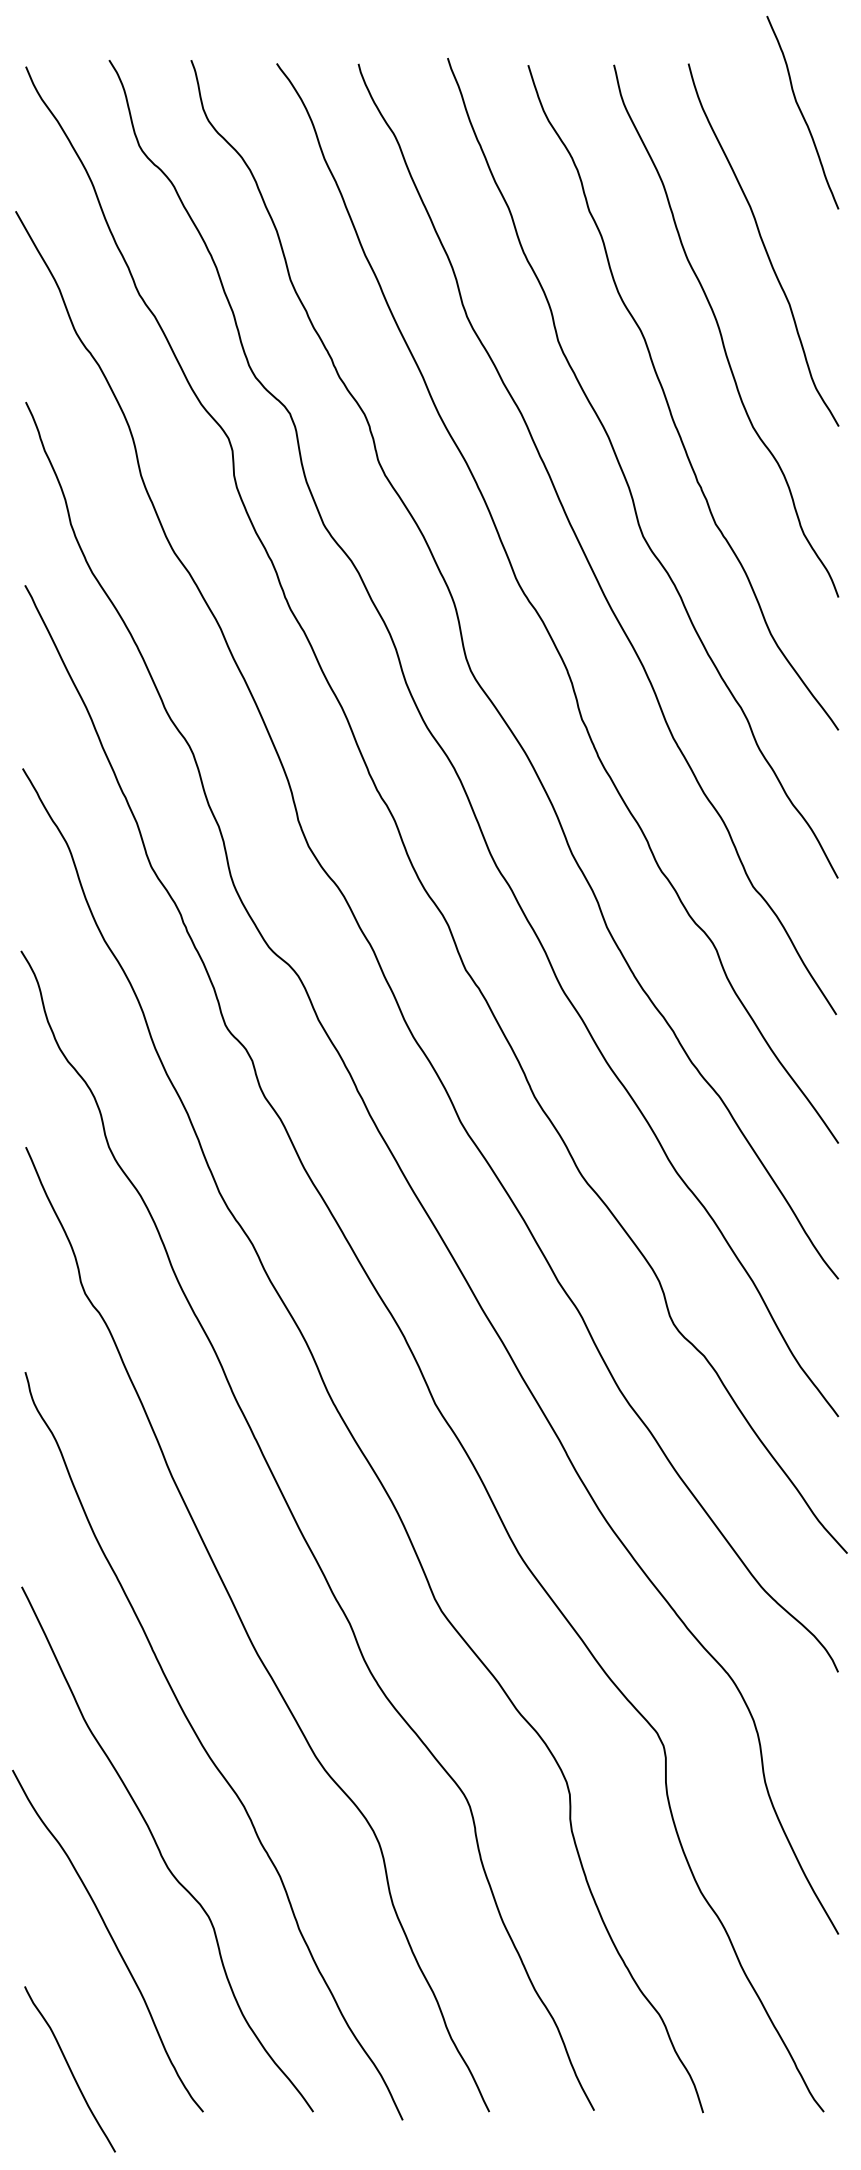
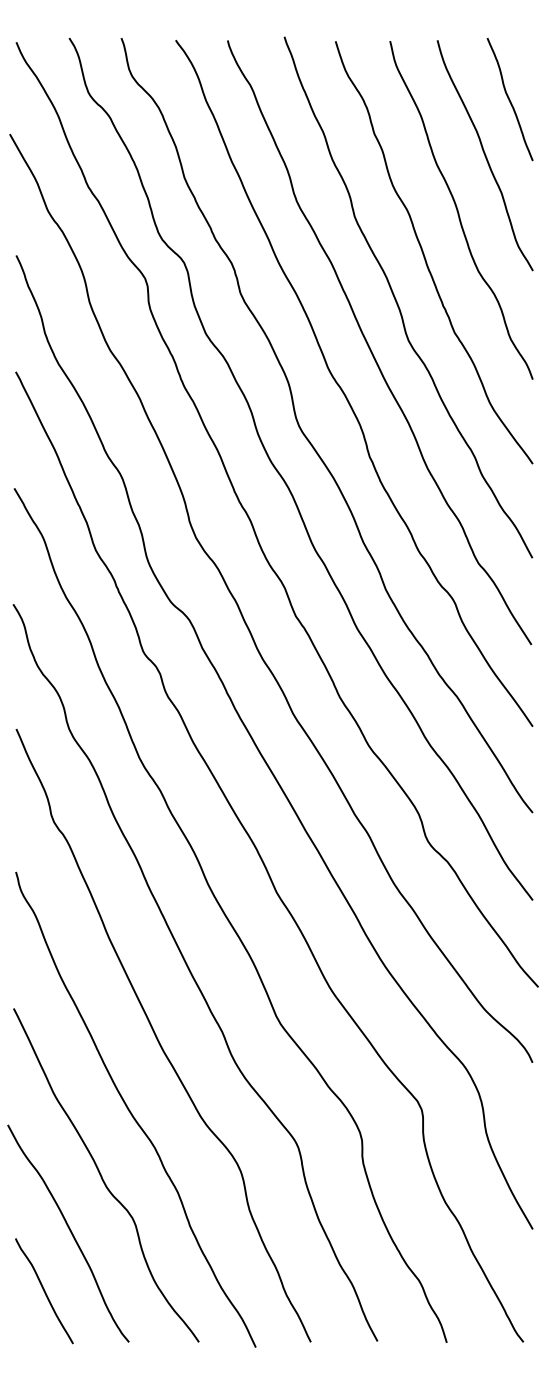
curve: (801, 112) -> (509, 99), moved
curve: (70, 2069) -> (44, 1291), moved

